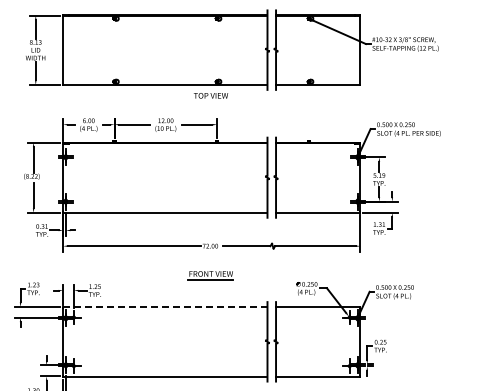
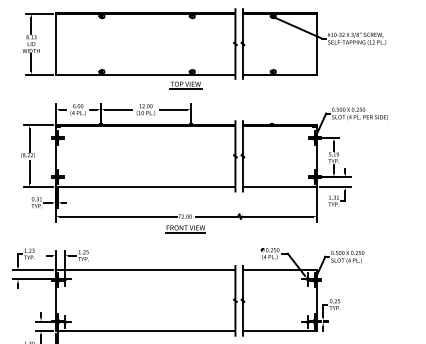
line: (211, 101) -> (186, 89), added
part: (210, 275) -> (185, 229), moved
line: (165, 307) -> (145, 270), dashed -> solid

